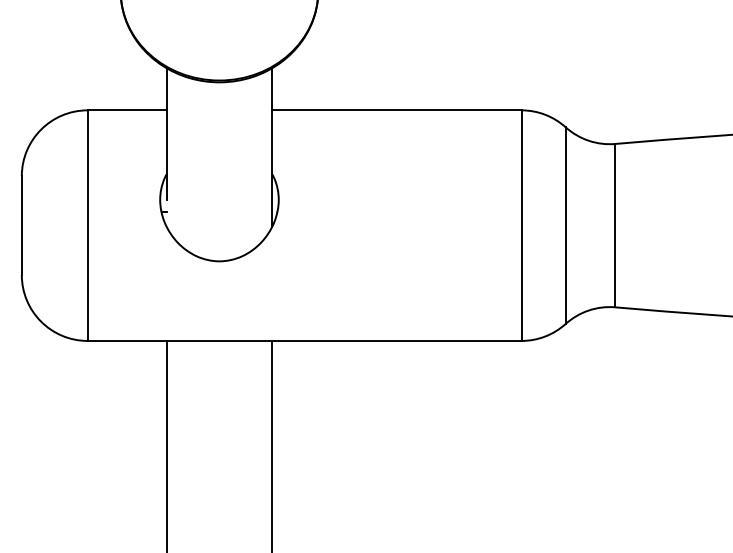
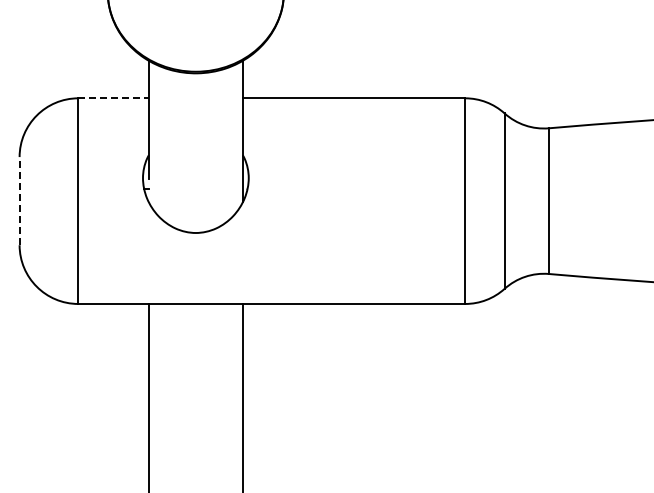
line: (128, 110) -> (114, 98), solid -> dashed
line: (21, 224) -> (19, 200), solid -> dashed

